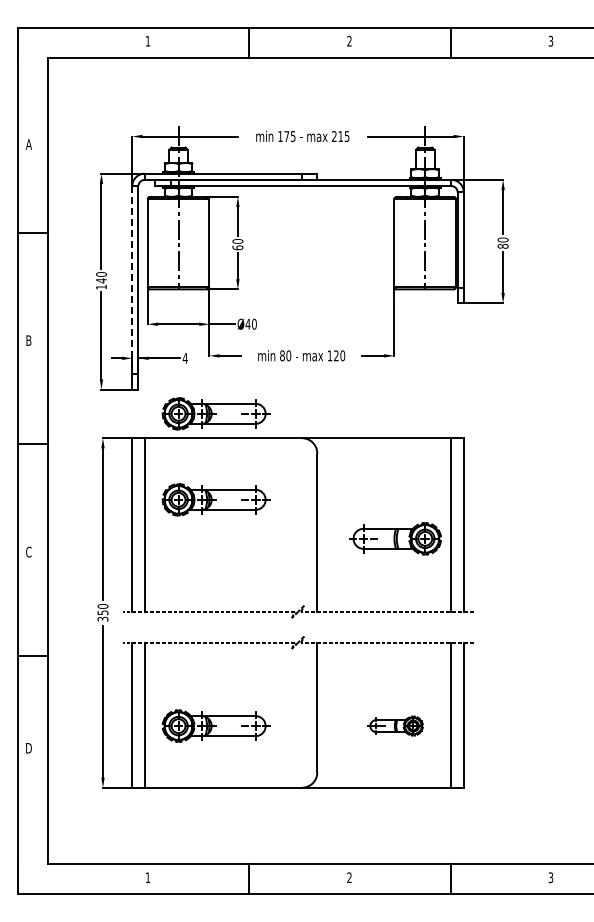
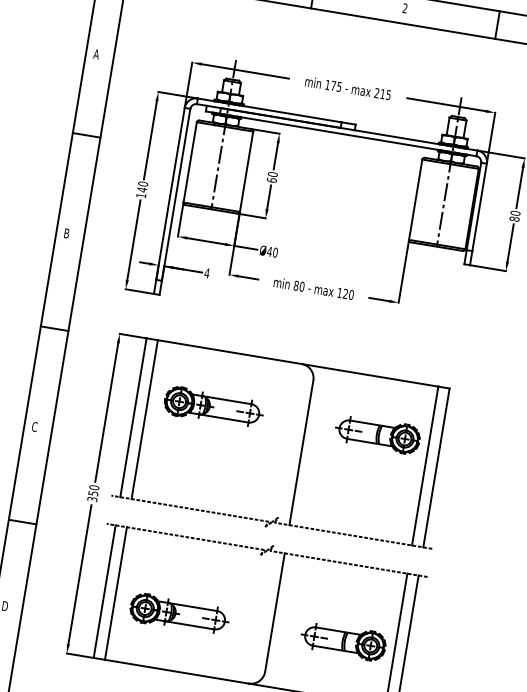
line: (132, 280) -> (170, 194), dashed -> solid
part: (215, 413) -> (226, 328), removed
part: (395, 538) -> (377, 434), moved
part: (395, 725) -> (343, 640), size x1.67

